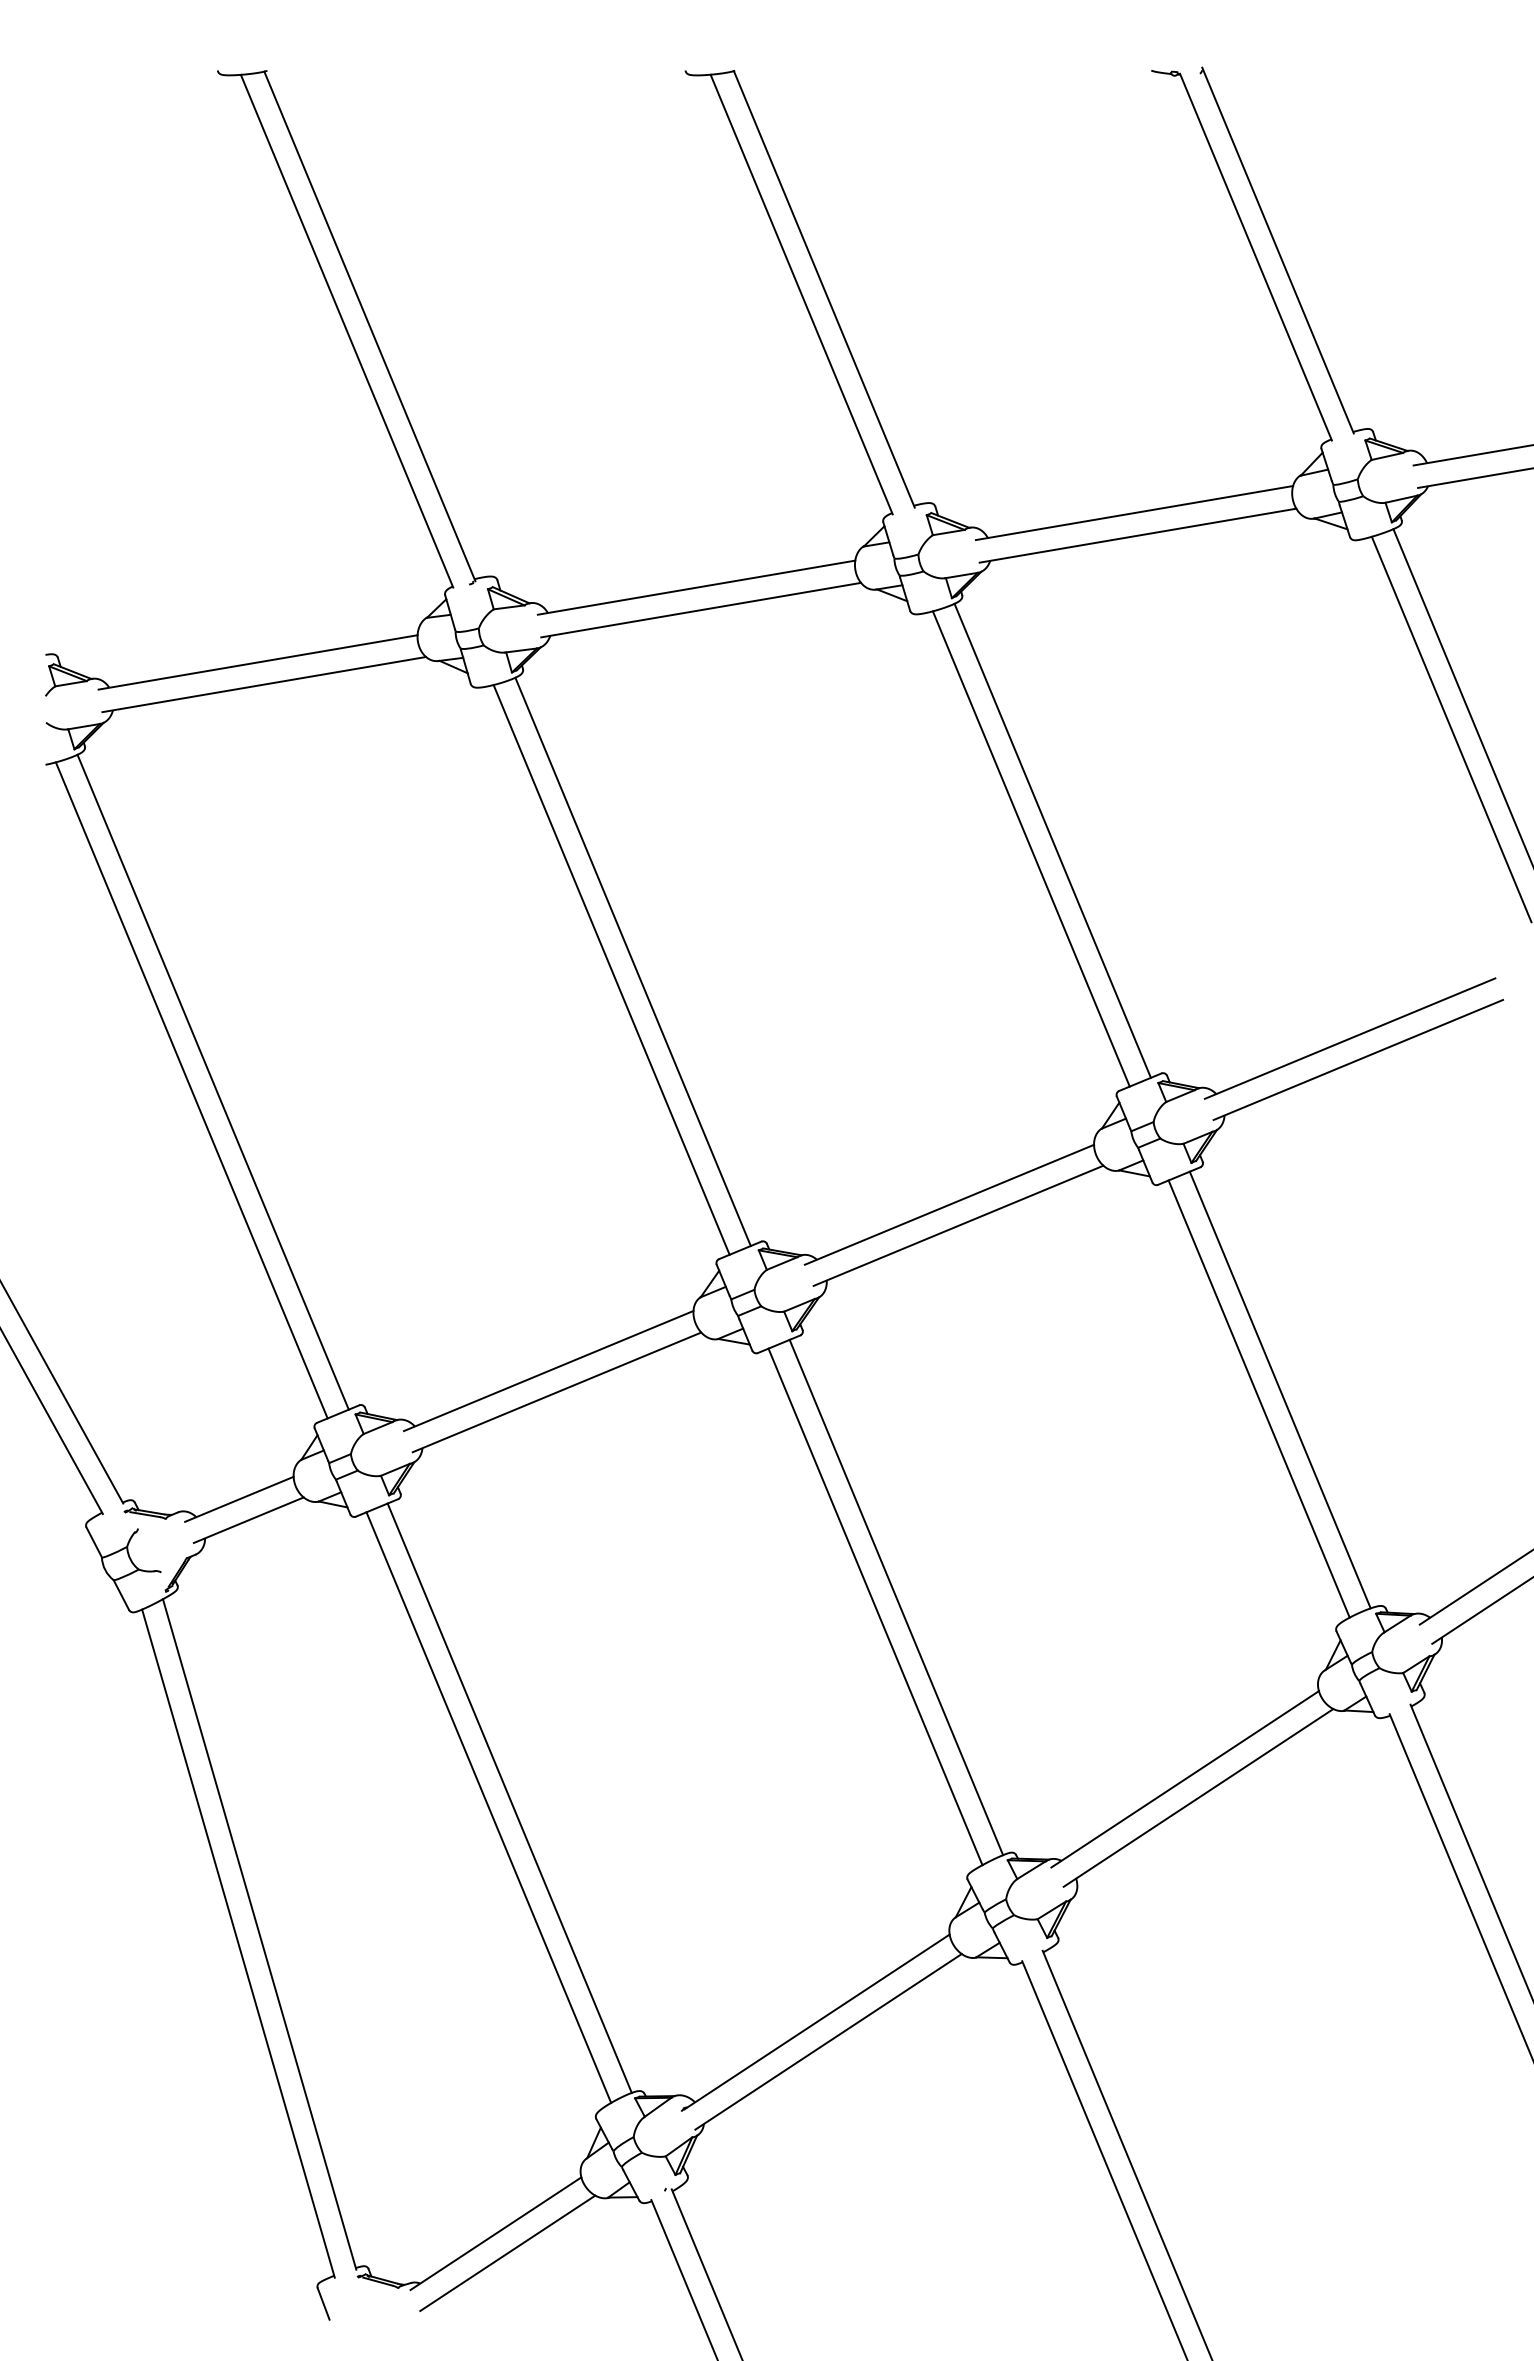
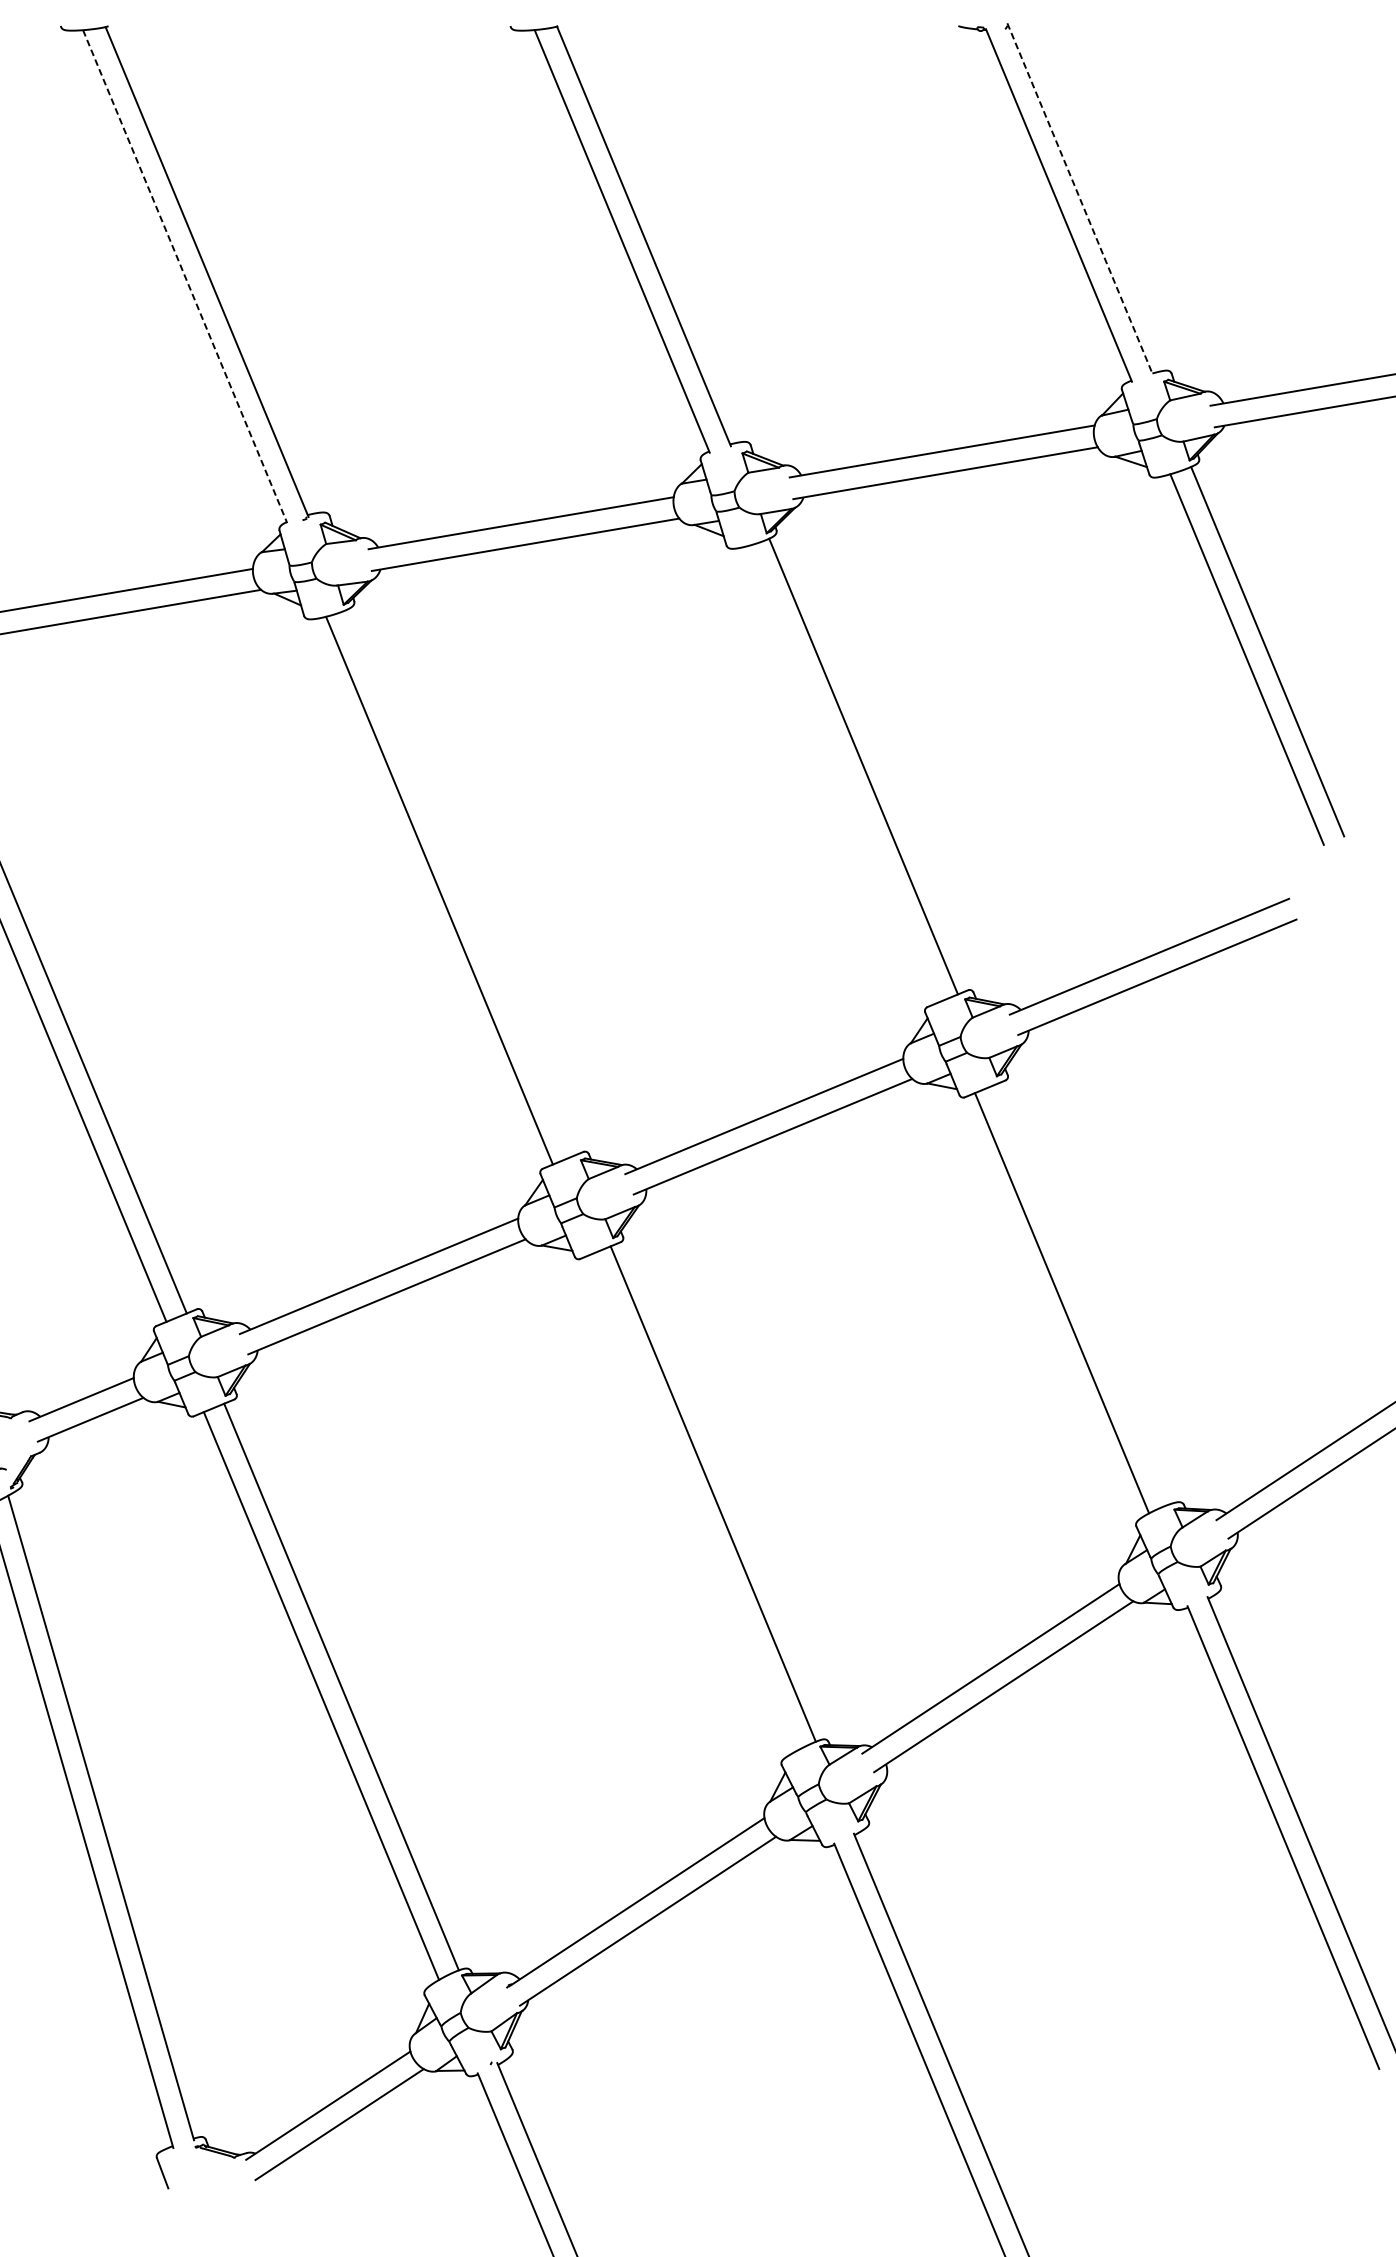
line: (1278, 250) -> (1080, 199), solid -> dashed
line: (347, 331) -> (185, 276), solid -> dashed
line: (1030, 848) -> (842, 773), removed
line: (632, 961) -> (459, 882), removed
line: (1279, 1389) -> (1081, 1294), removed
line: (875, 1606) -> (693, 1502), removed

